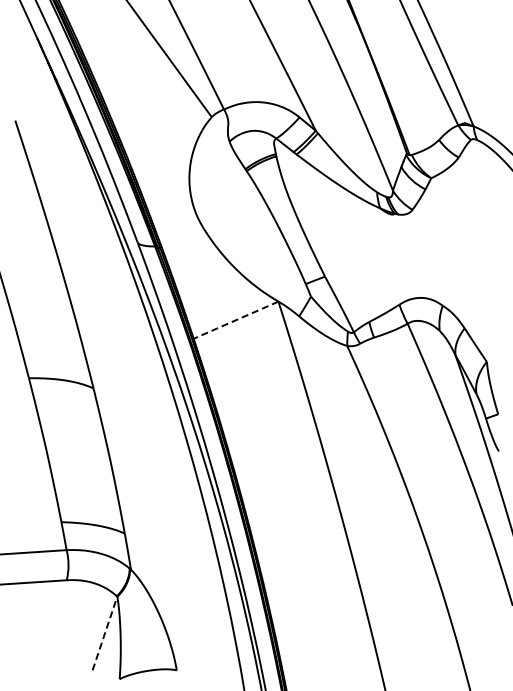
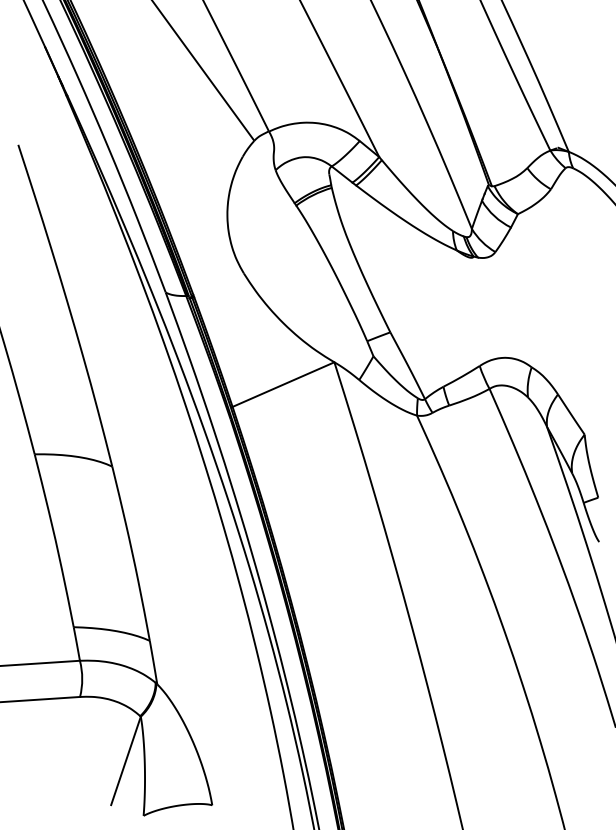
line: (235, 320) -> (282, 384), dashed -> solid
line: (104, 633) -> (125, 760), dashed -> solid

